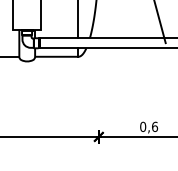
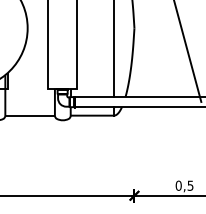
text: (154, 126) -> (190, 185), 0,6 -> 0,5

